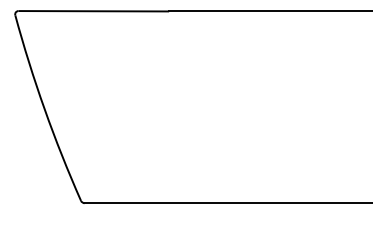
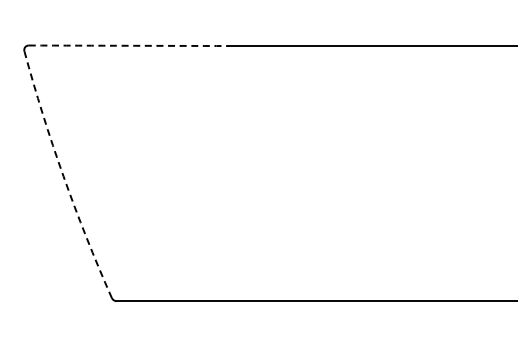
arc: (93, 11) -> (128, 45), solid -> dashed
arc: (44, 109) -> (63, 176), solid -> dashed

